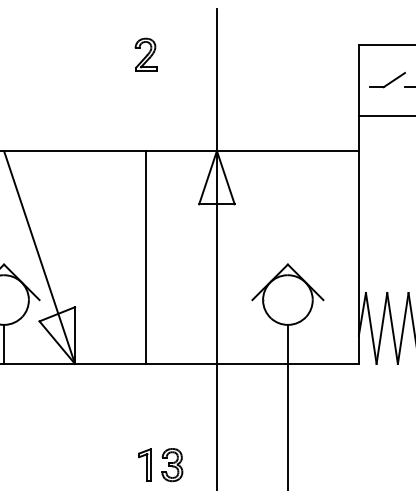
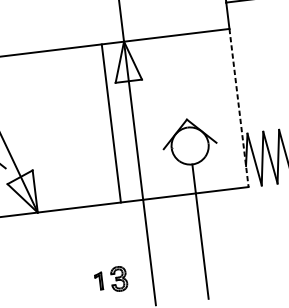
line: (145, 257) -> (110, 123), moved
line: (358, 257) -> (238, 108), solid -> dashed
part: (144, 464) -> (98, 281), size x0.7

